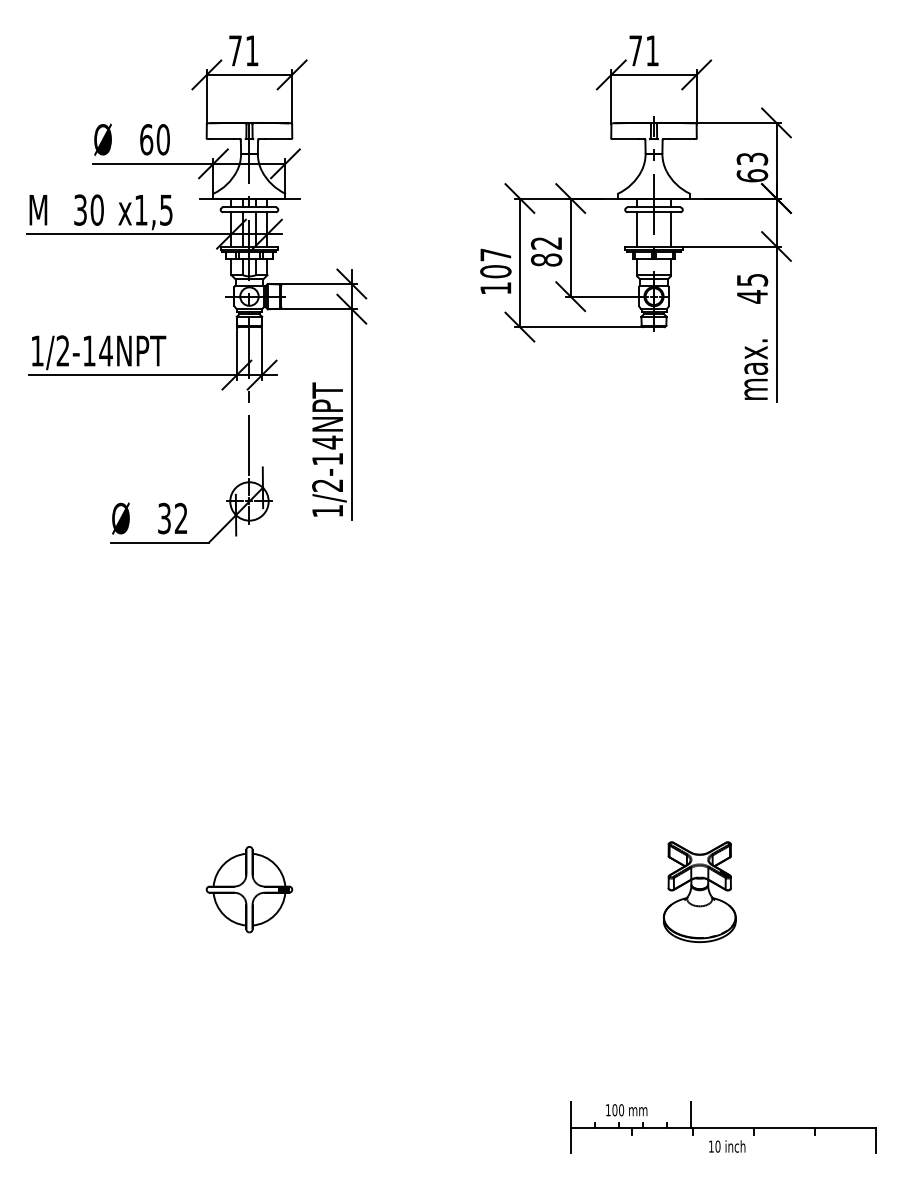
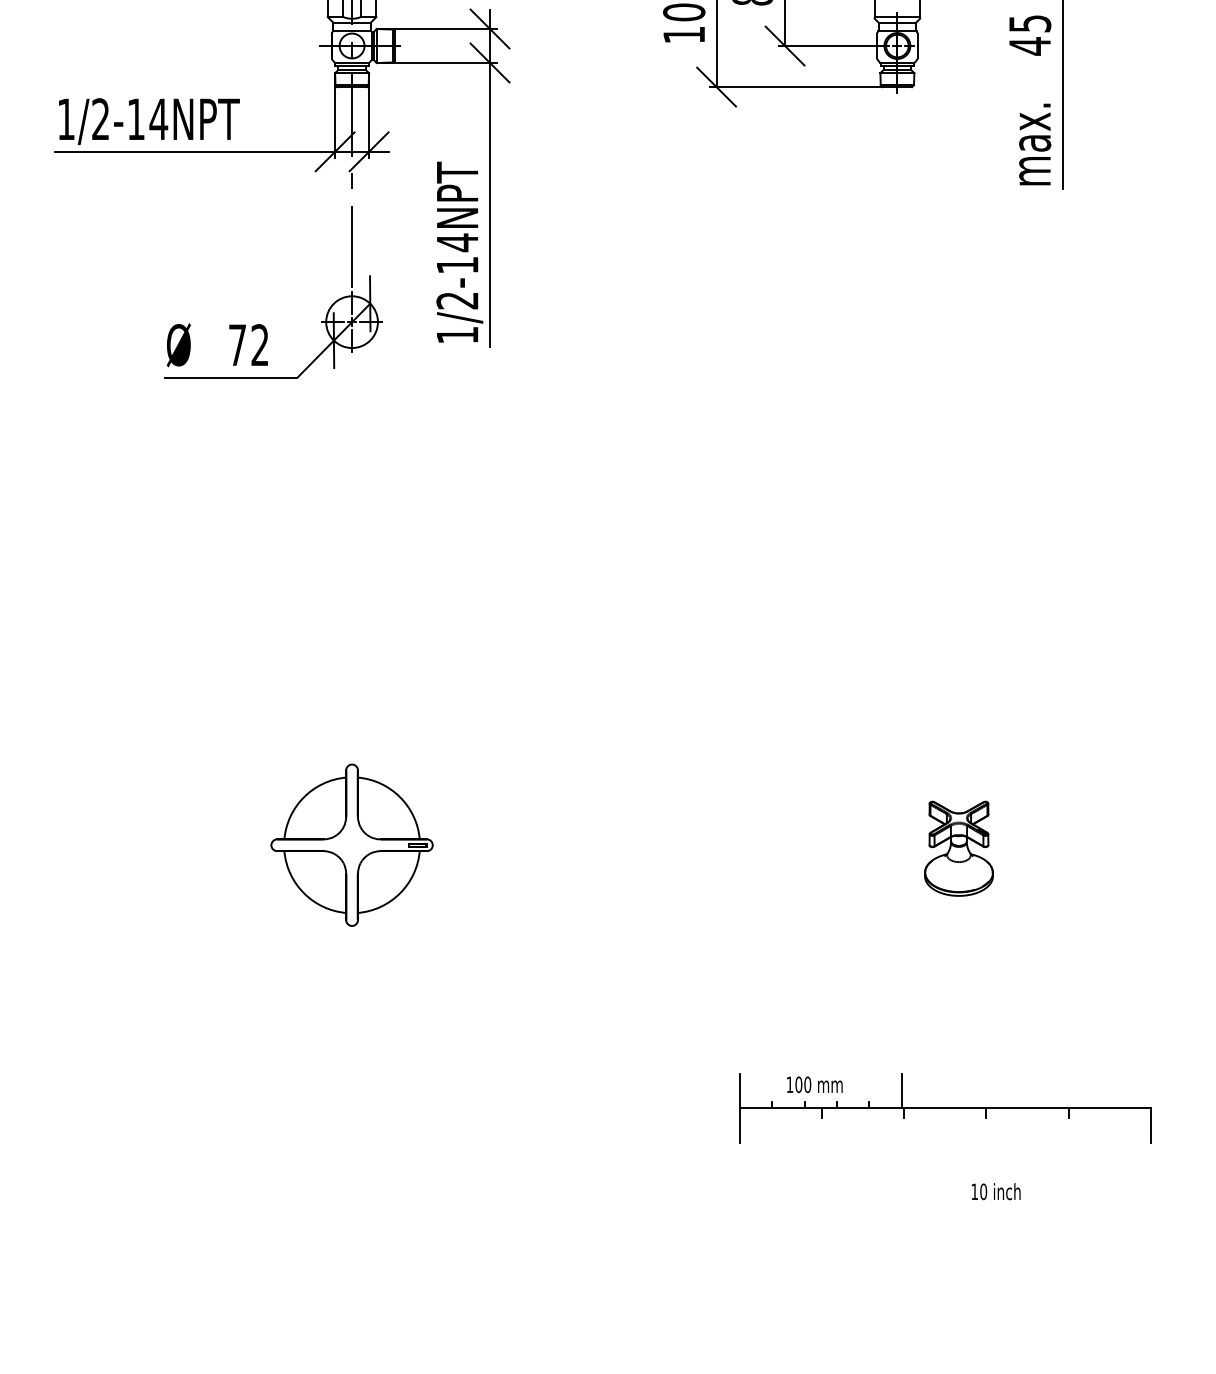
text: (164, 518) -> (237, 345), 32 -> 72
part: (249, 889) -> (352, 845), size x1.4
part: (699, 891) -> (958, 847), size x0.7
part: (723, 1127) -> (945, 1108), moved

